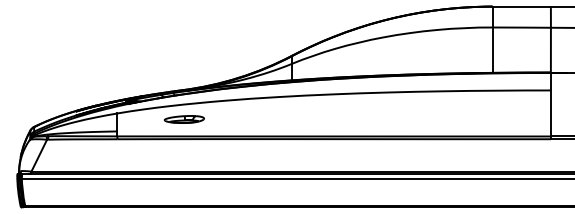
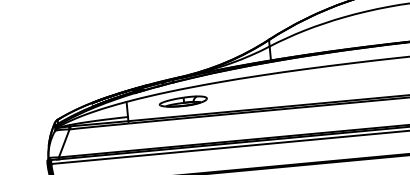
part: (184, 119) -> (183, 101), size x1.43

